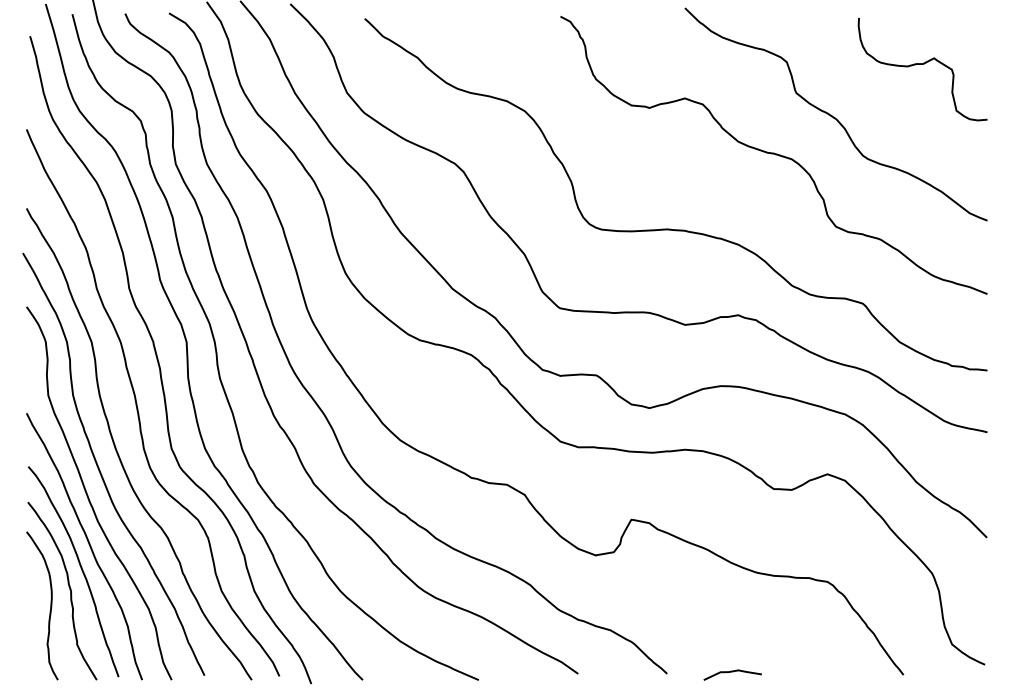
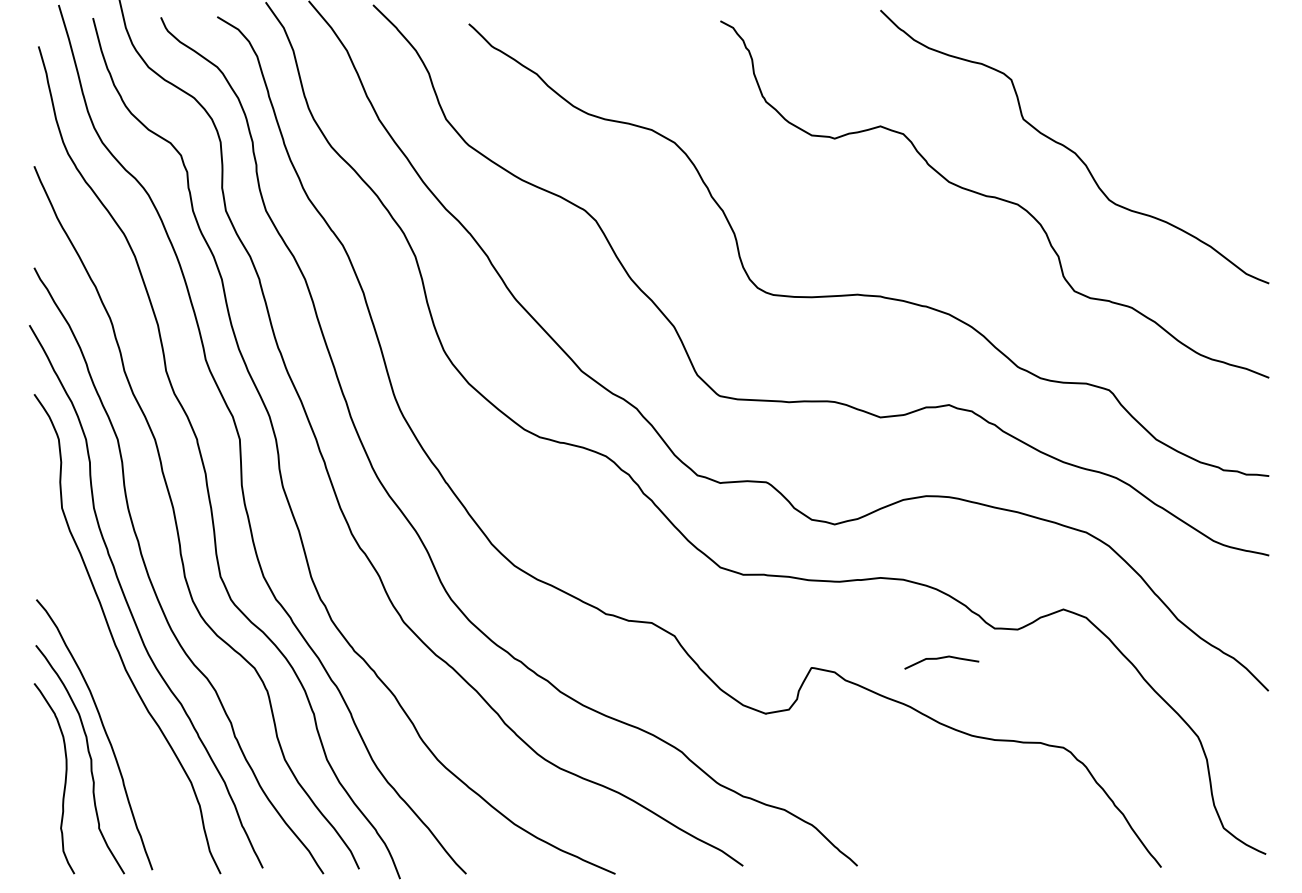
curve: (922, 65) -> (1185, 83), removed
curve: (89, 545) -> (114, 700), removed
curve: (730, 672) -> (939, 659), moved

